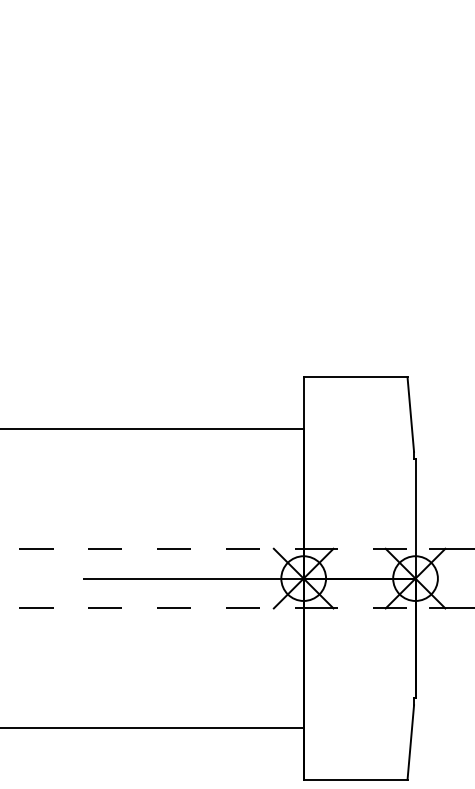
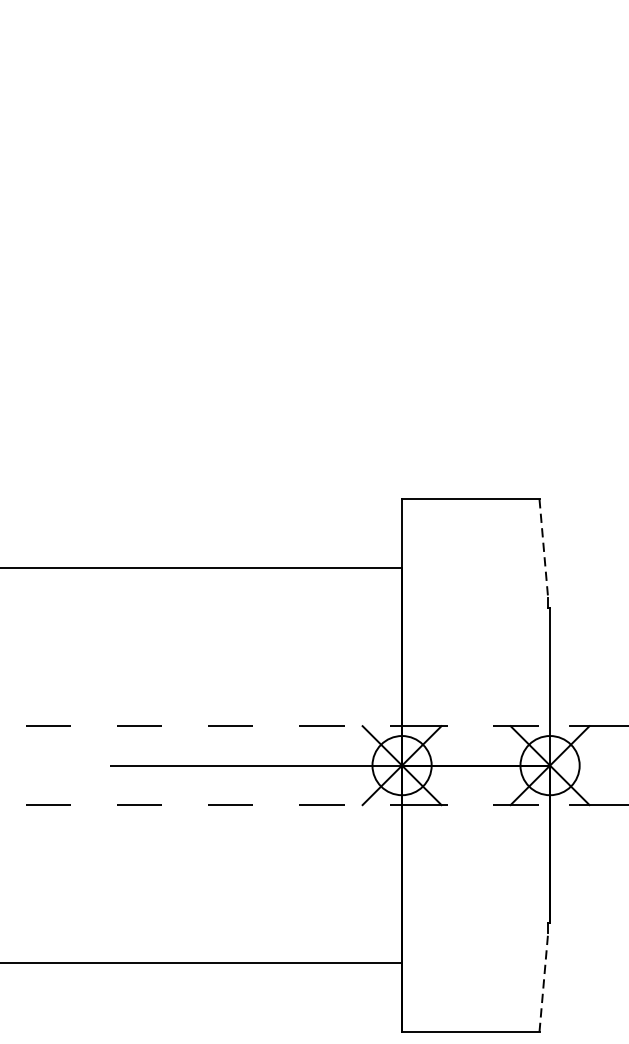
line: (410, 415) -> (543, 549), solid -> dashed
line: (410, 742) -> (543, 982), solid -> dashed

